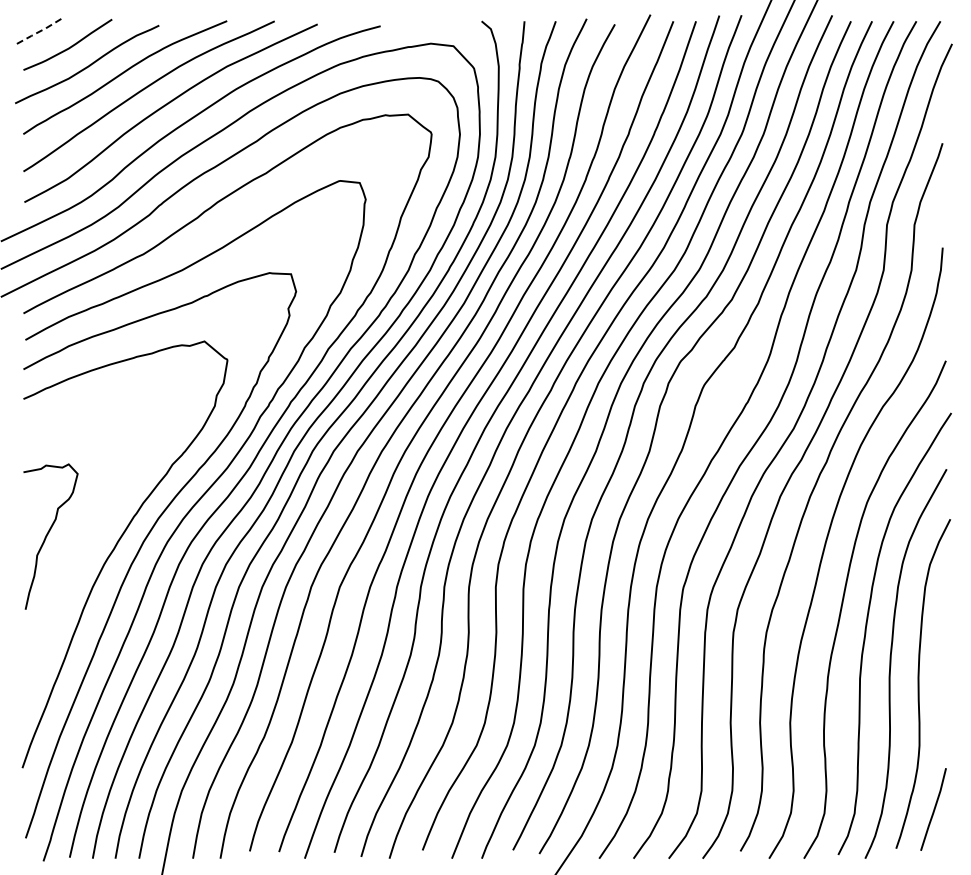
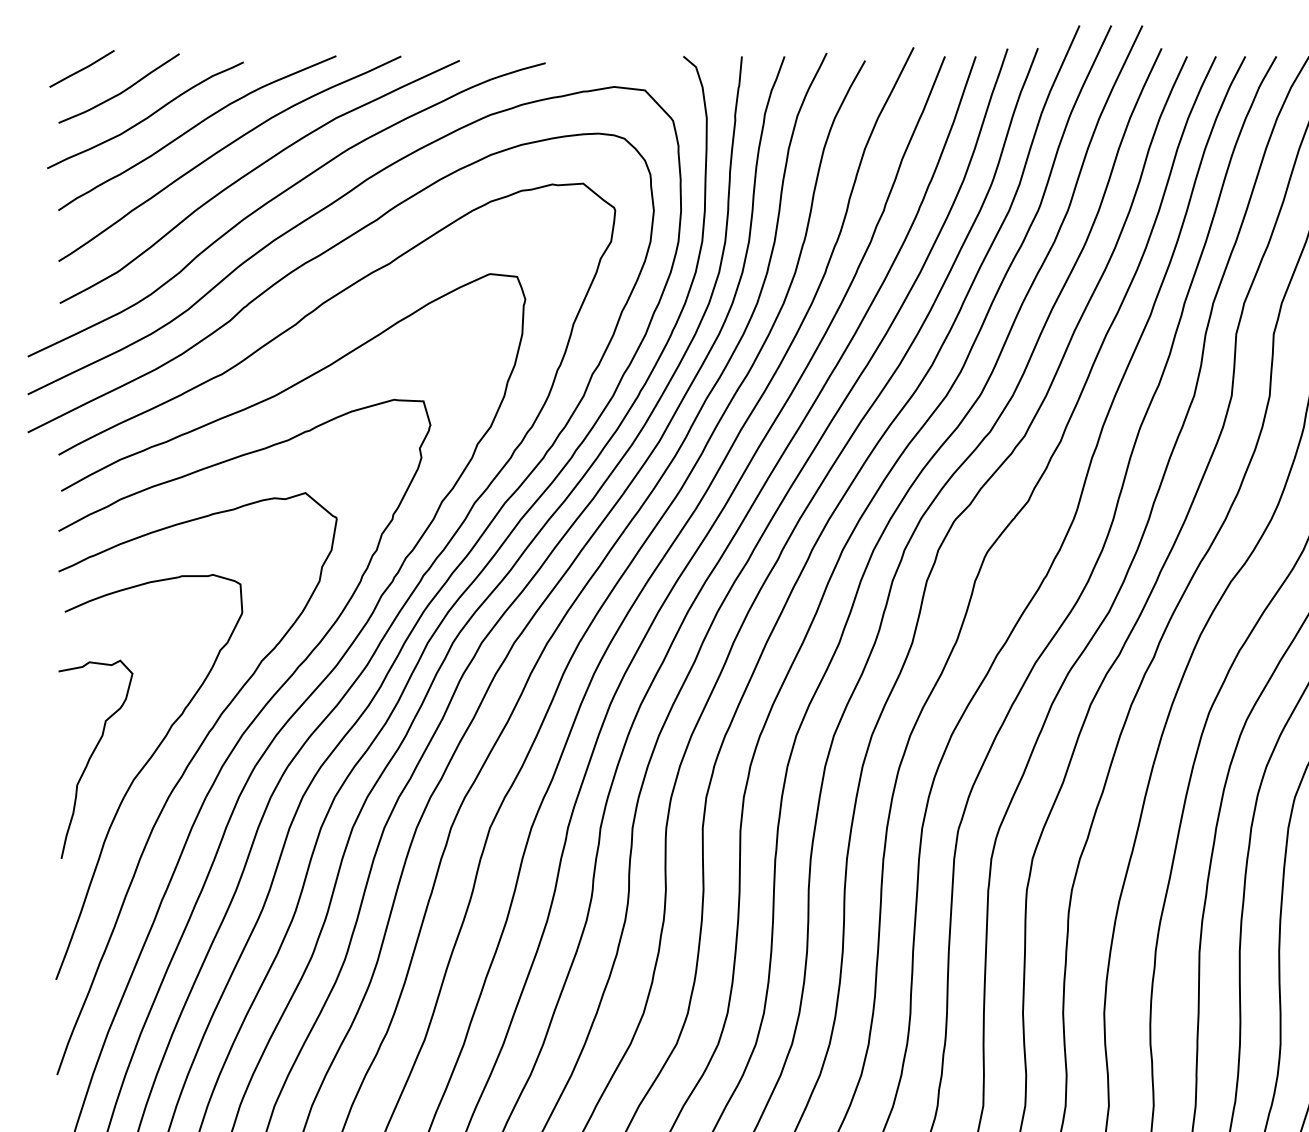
line: (40, 30) -> (81, 68), dashed -> solid
curve: (85, 544) -> (143, 769), added

